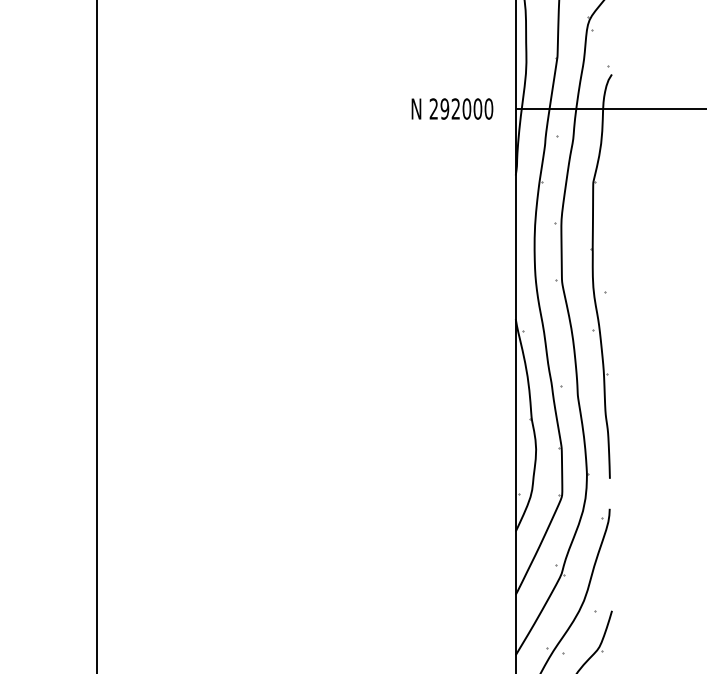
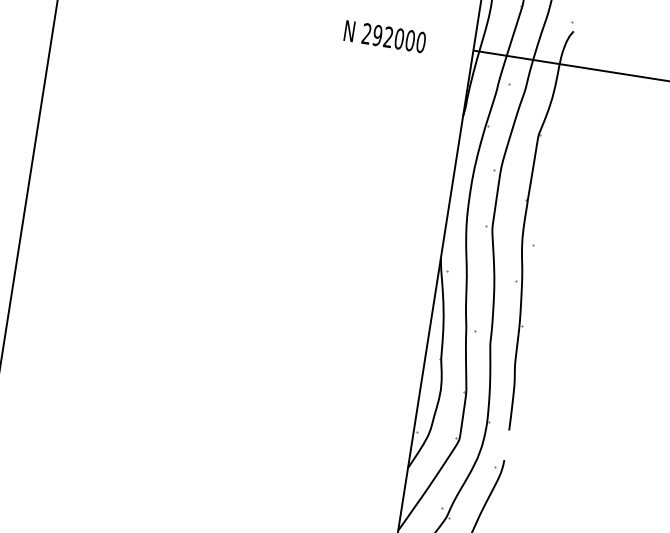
text: (452, 108) -> (385, 36), moved

